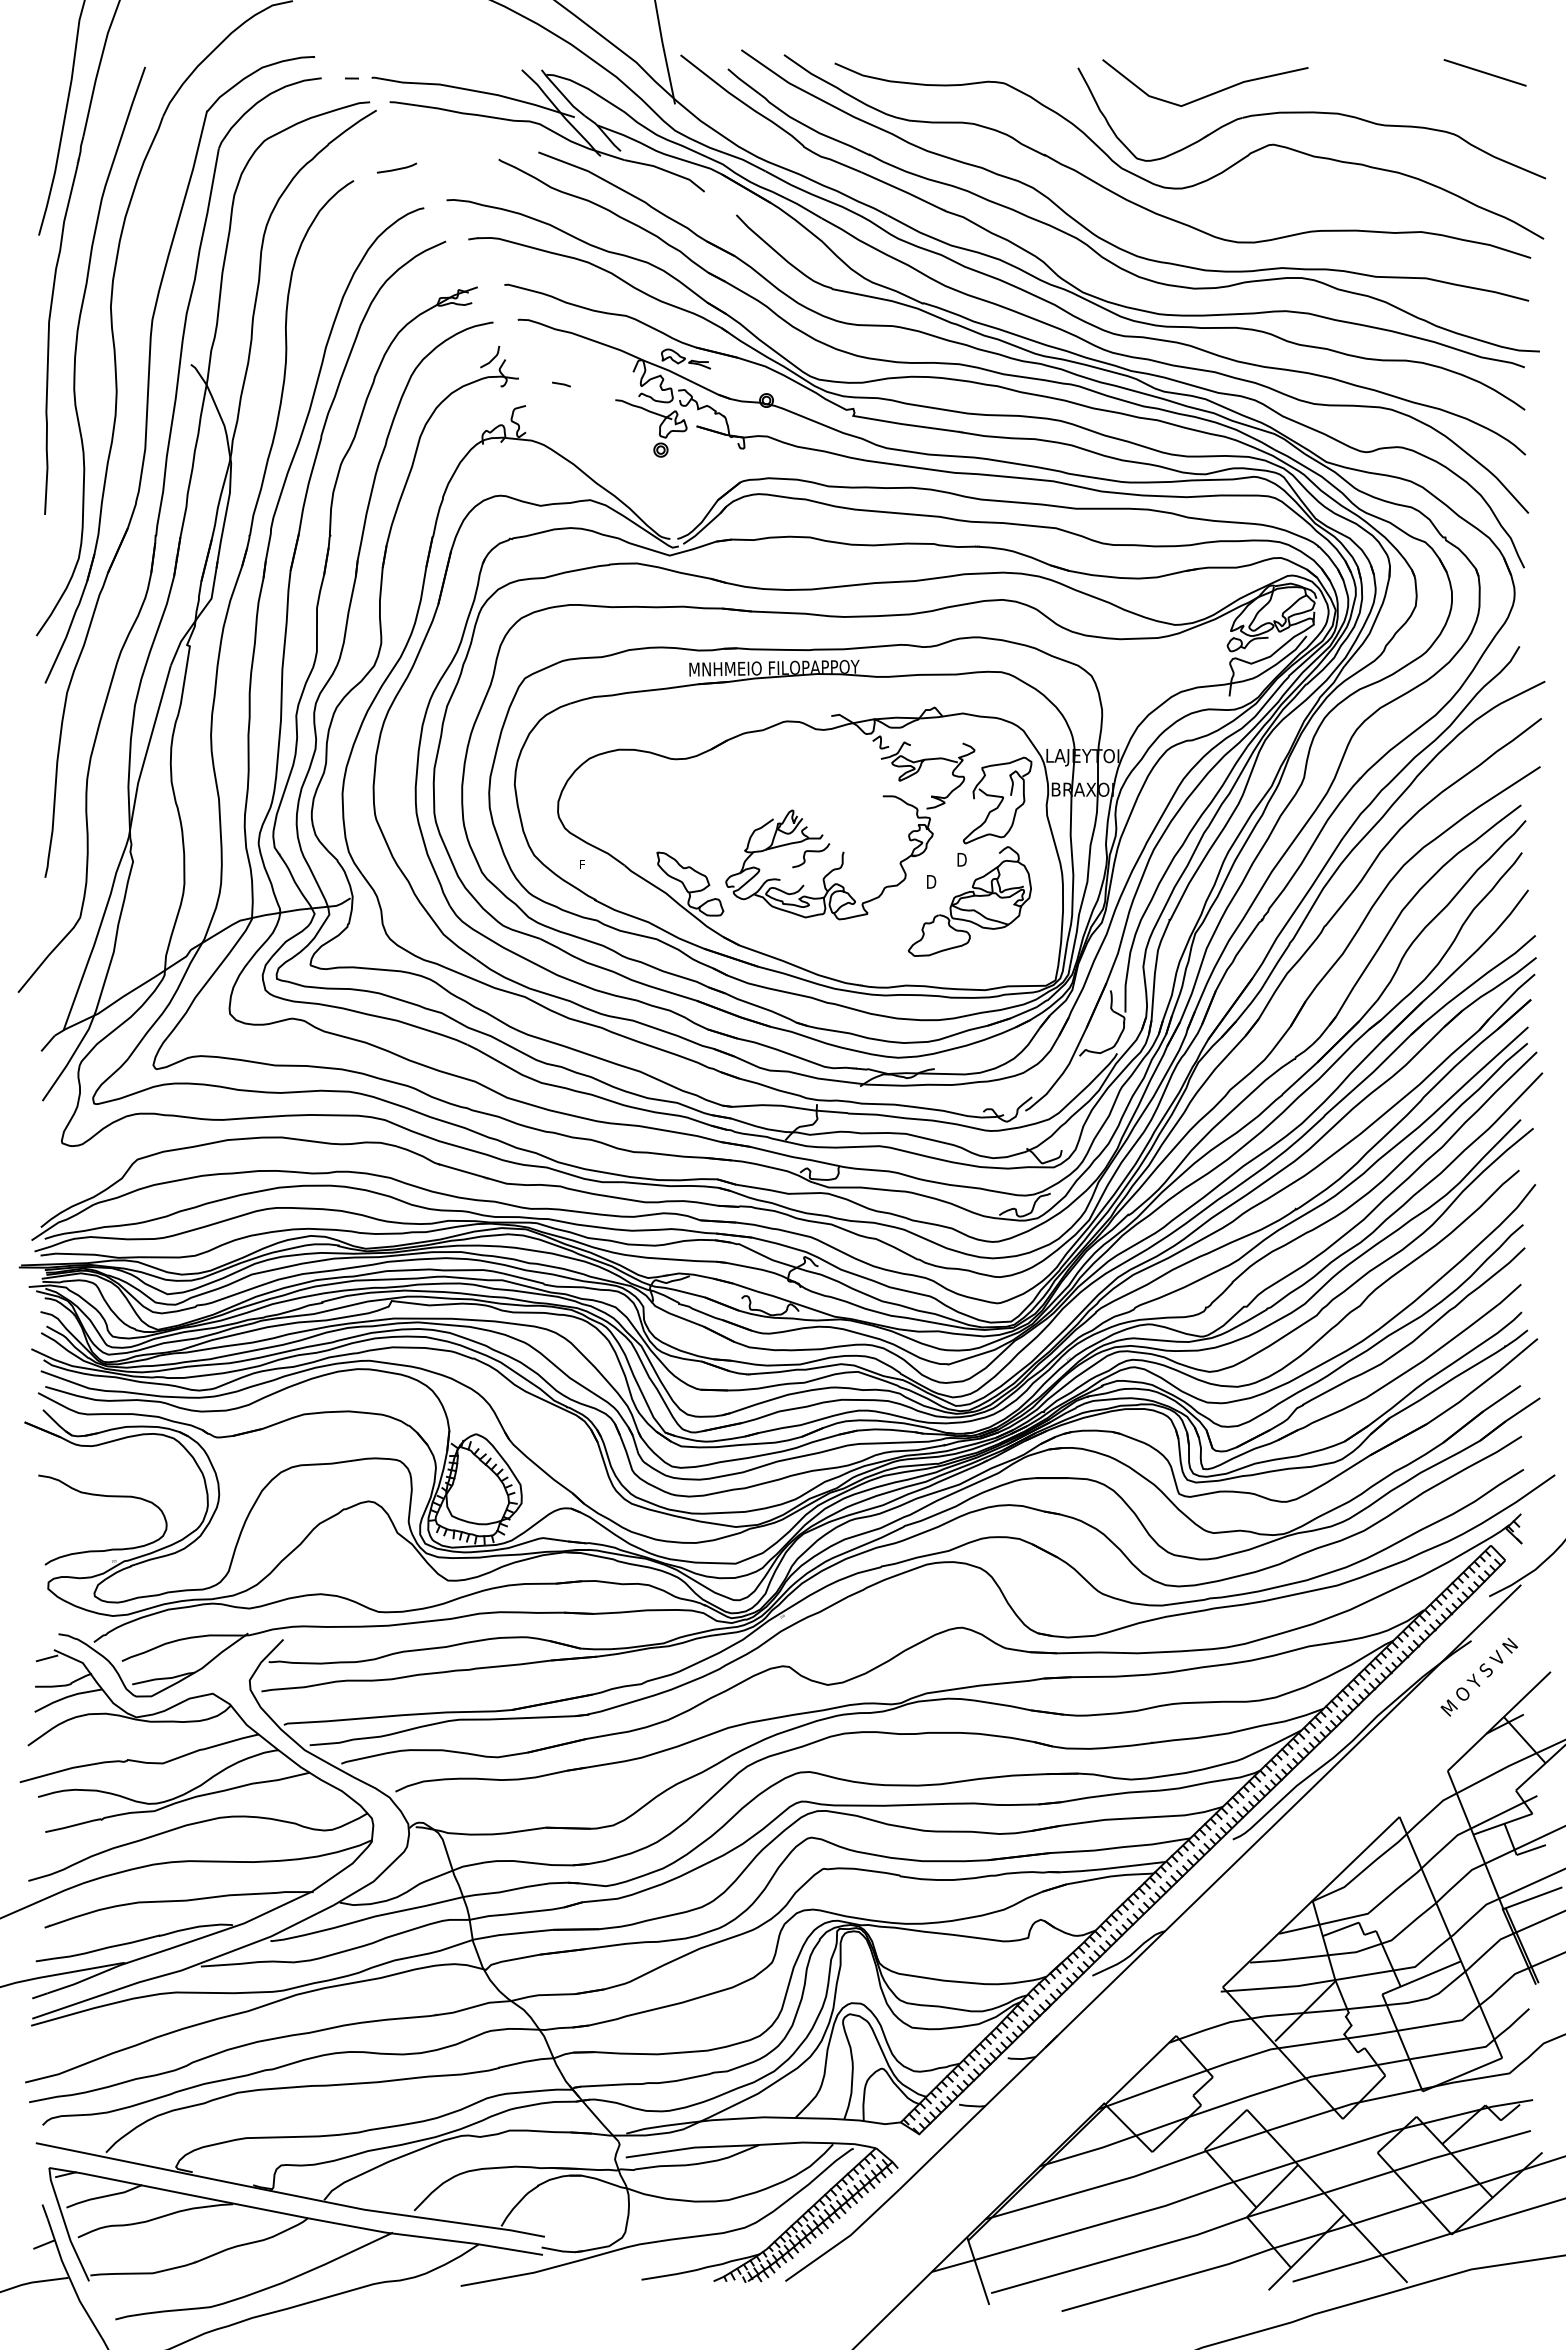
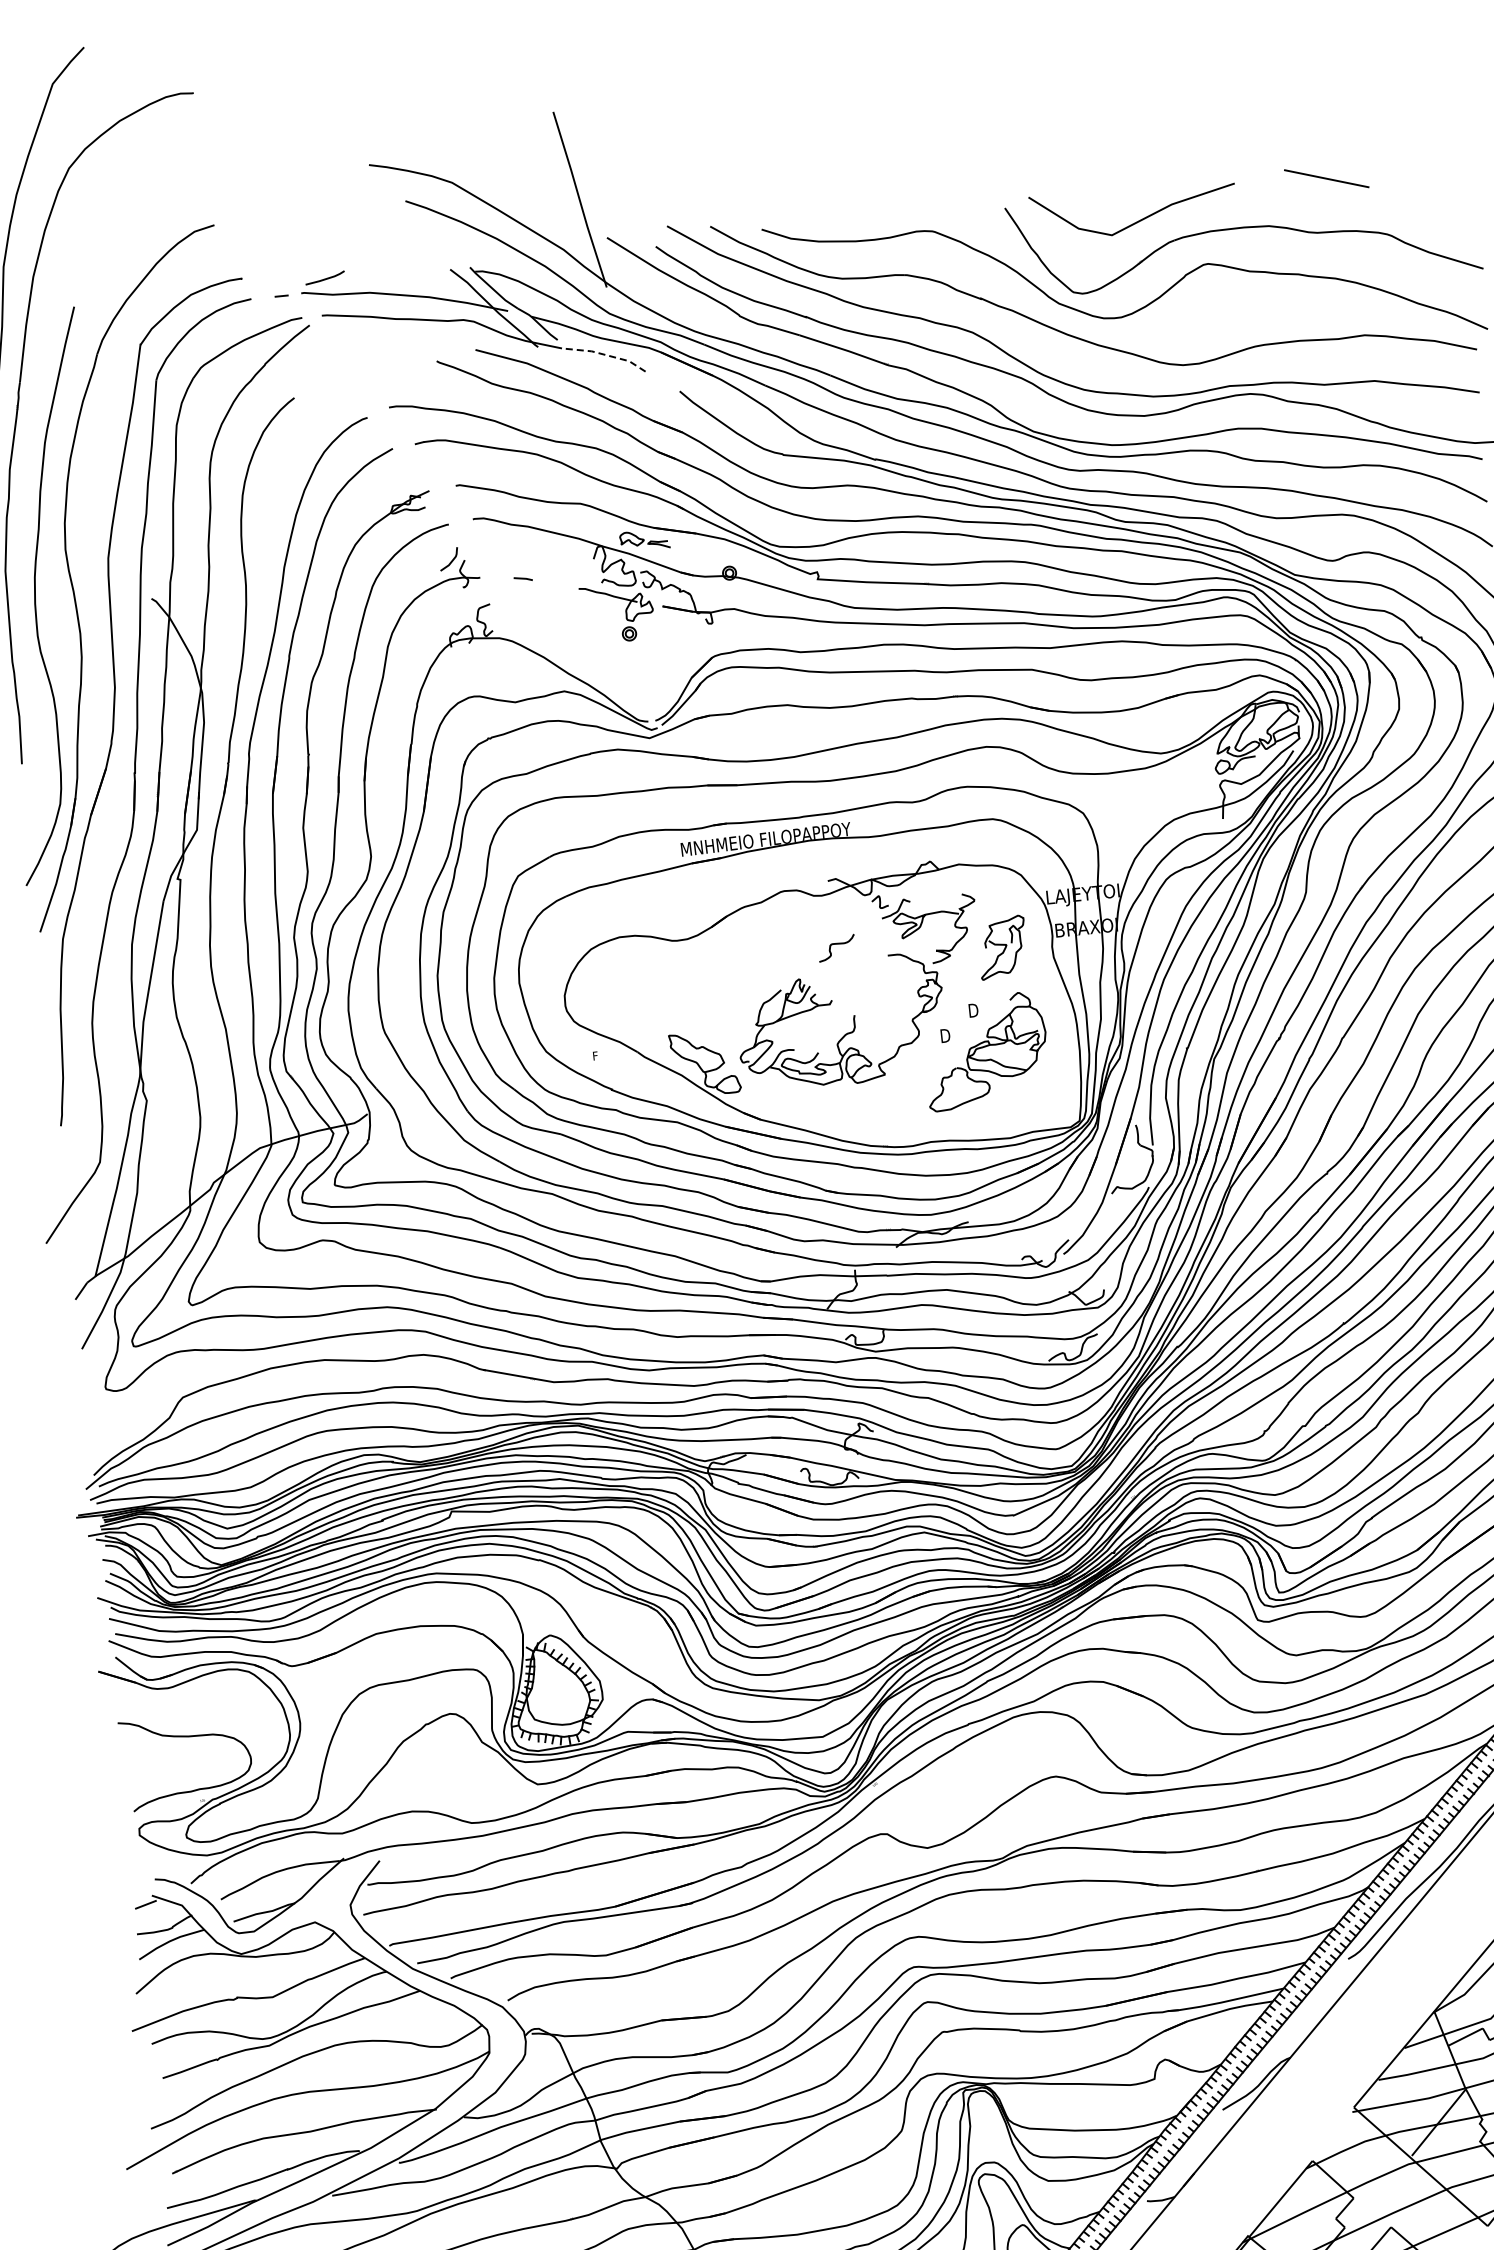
line: (1484, 72) -> (1326, 178), moved
line: (396, 168) -> (324, 278), moved
line: (666, 171) -> (605, 355), solid -> dashed
part: (997, 800) -> (1002, 947), size x0.7
curve: (811, 852) -> (836, 945), moved

